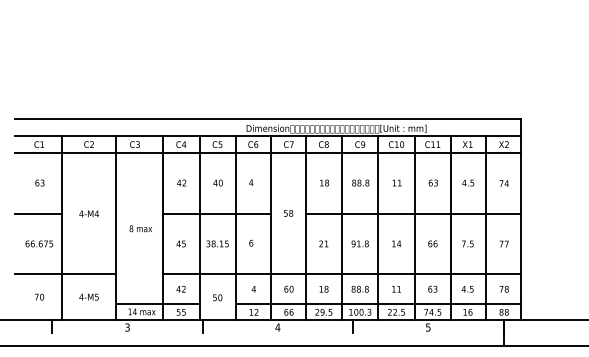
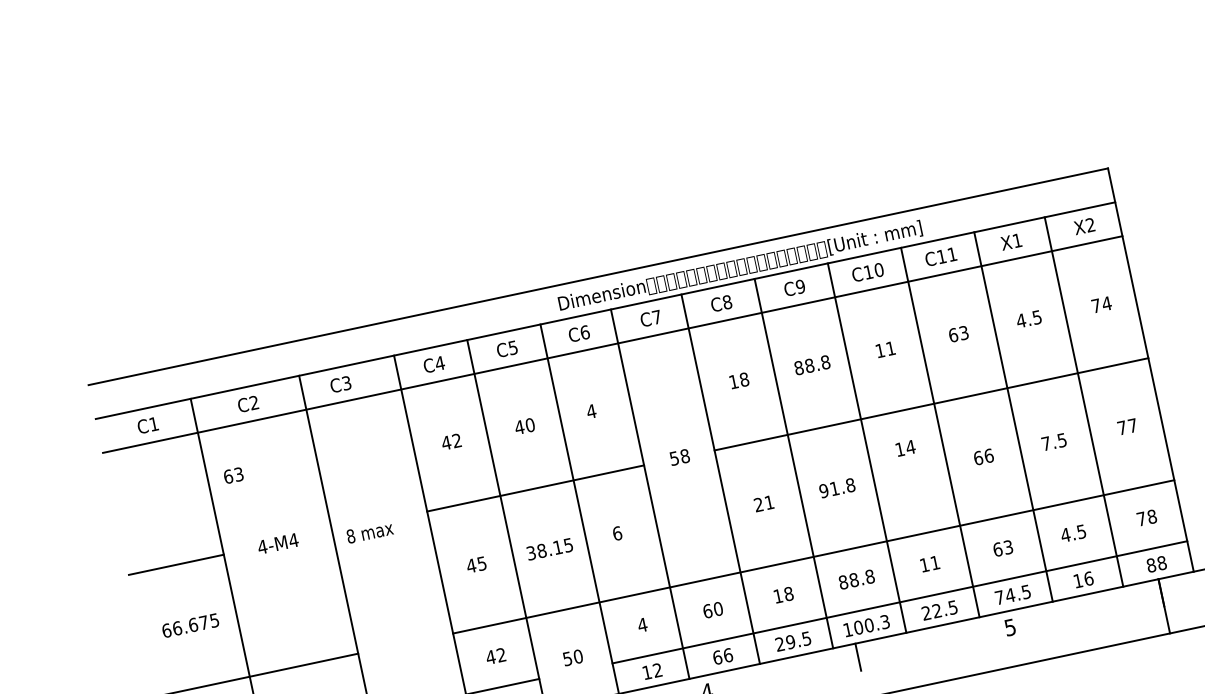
text: (39, 182) -> (232, 474), moved
text: (140, 228) -> (369, 532), moved
text: (396, 243) -> (905, 447), moved

